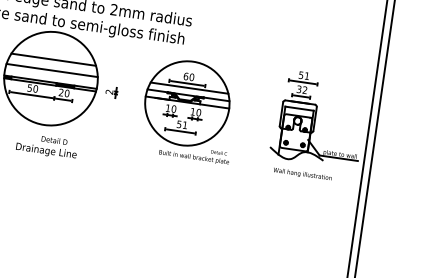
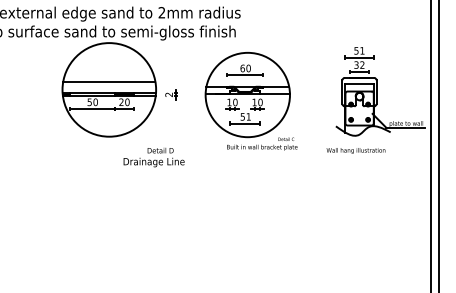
line: (53, 59) -> (109, 70), removed
line: (189, 88) -> (247, 79), removed
text: (46, 146) -> (153, 157), moved
text: (302, 174) -> (355, 150), moved

